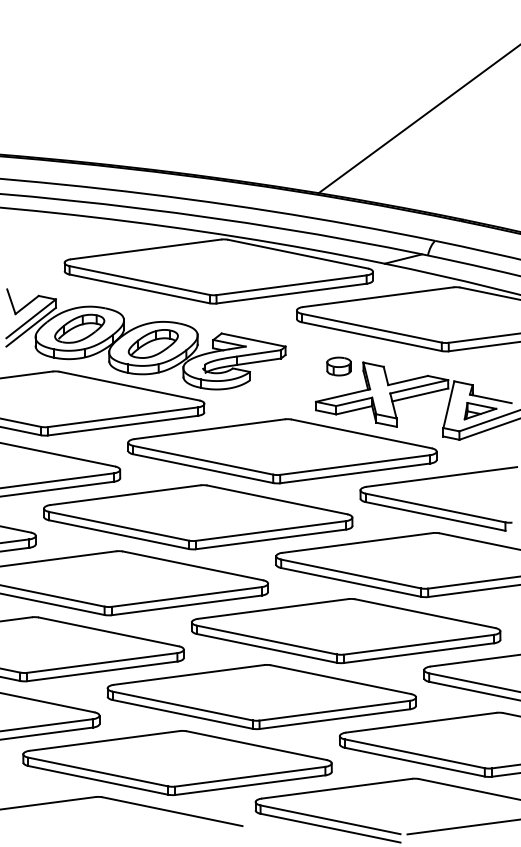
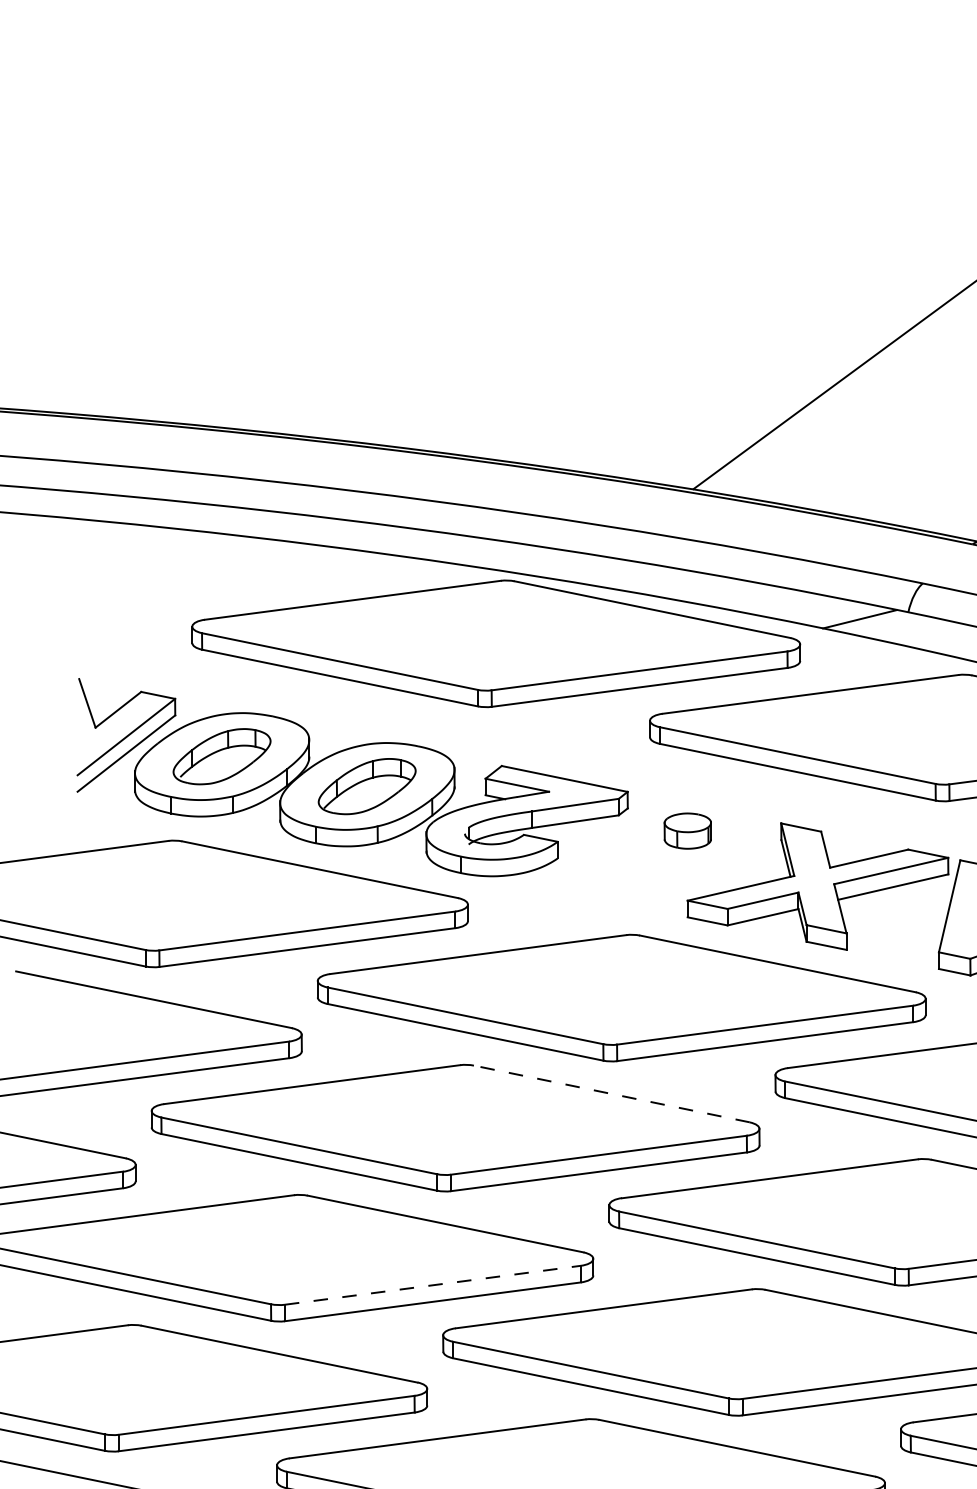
part: (338, 366) -> (686, 831), moved
line: (276, 499) -> (609, 1093), solid -> dashed
line: (186, 596) -> (432, 1284), solid -> dashed

